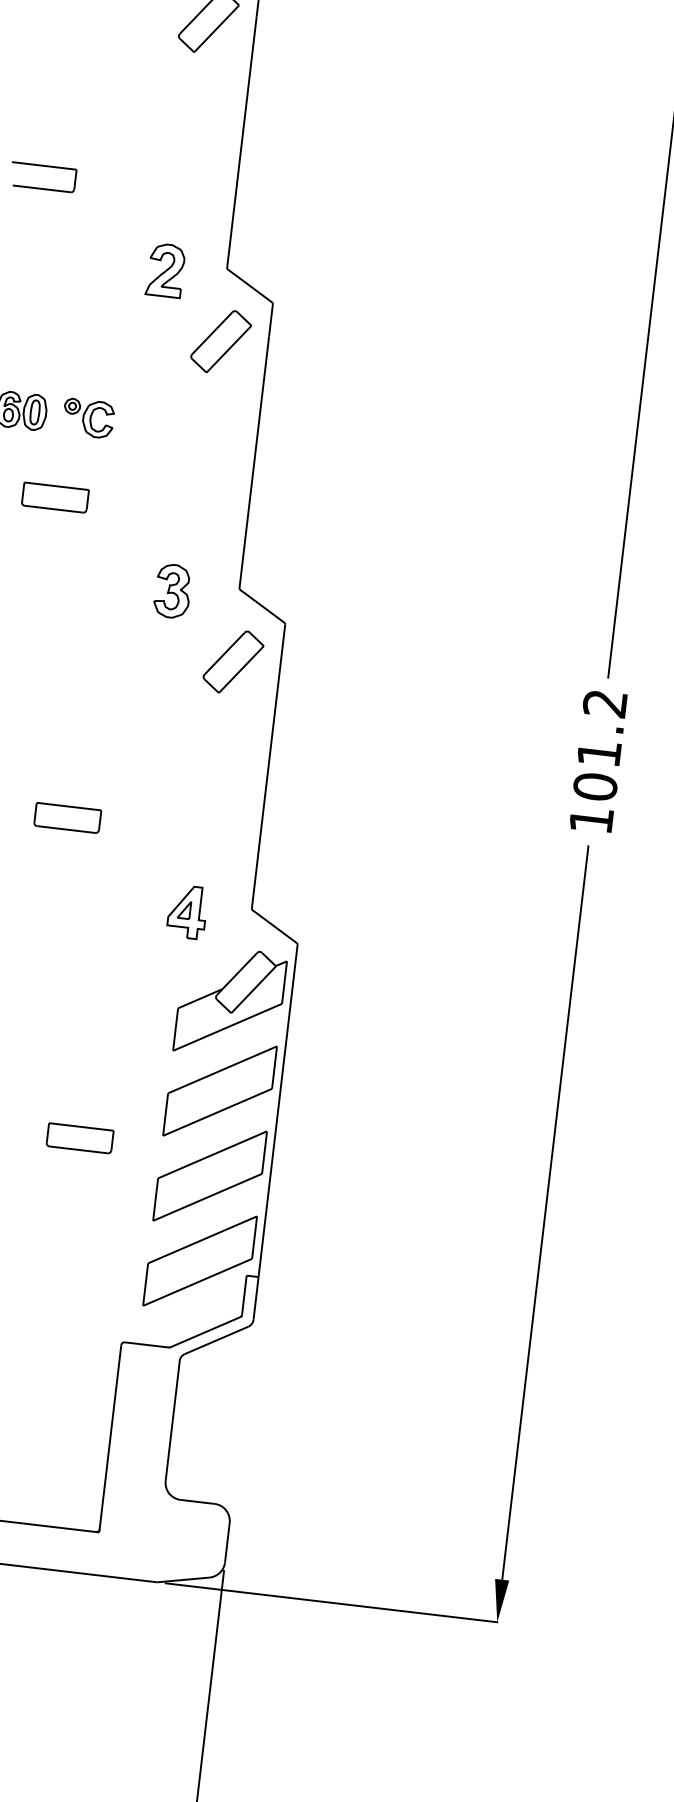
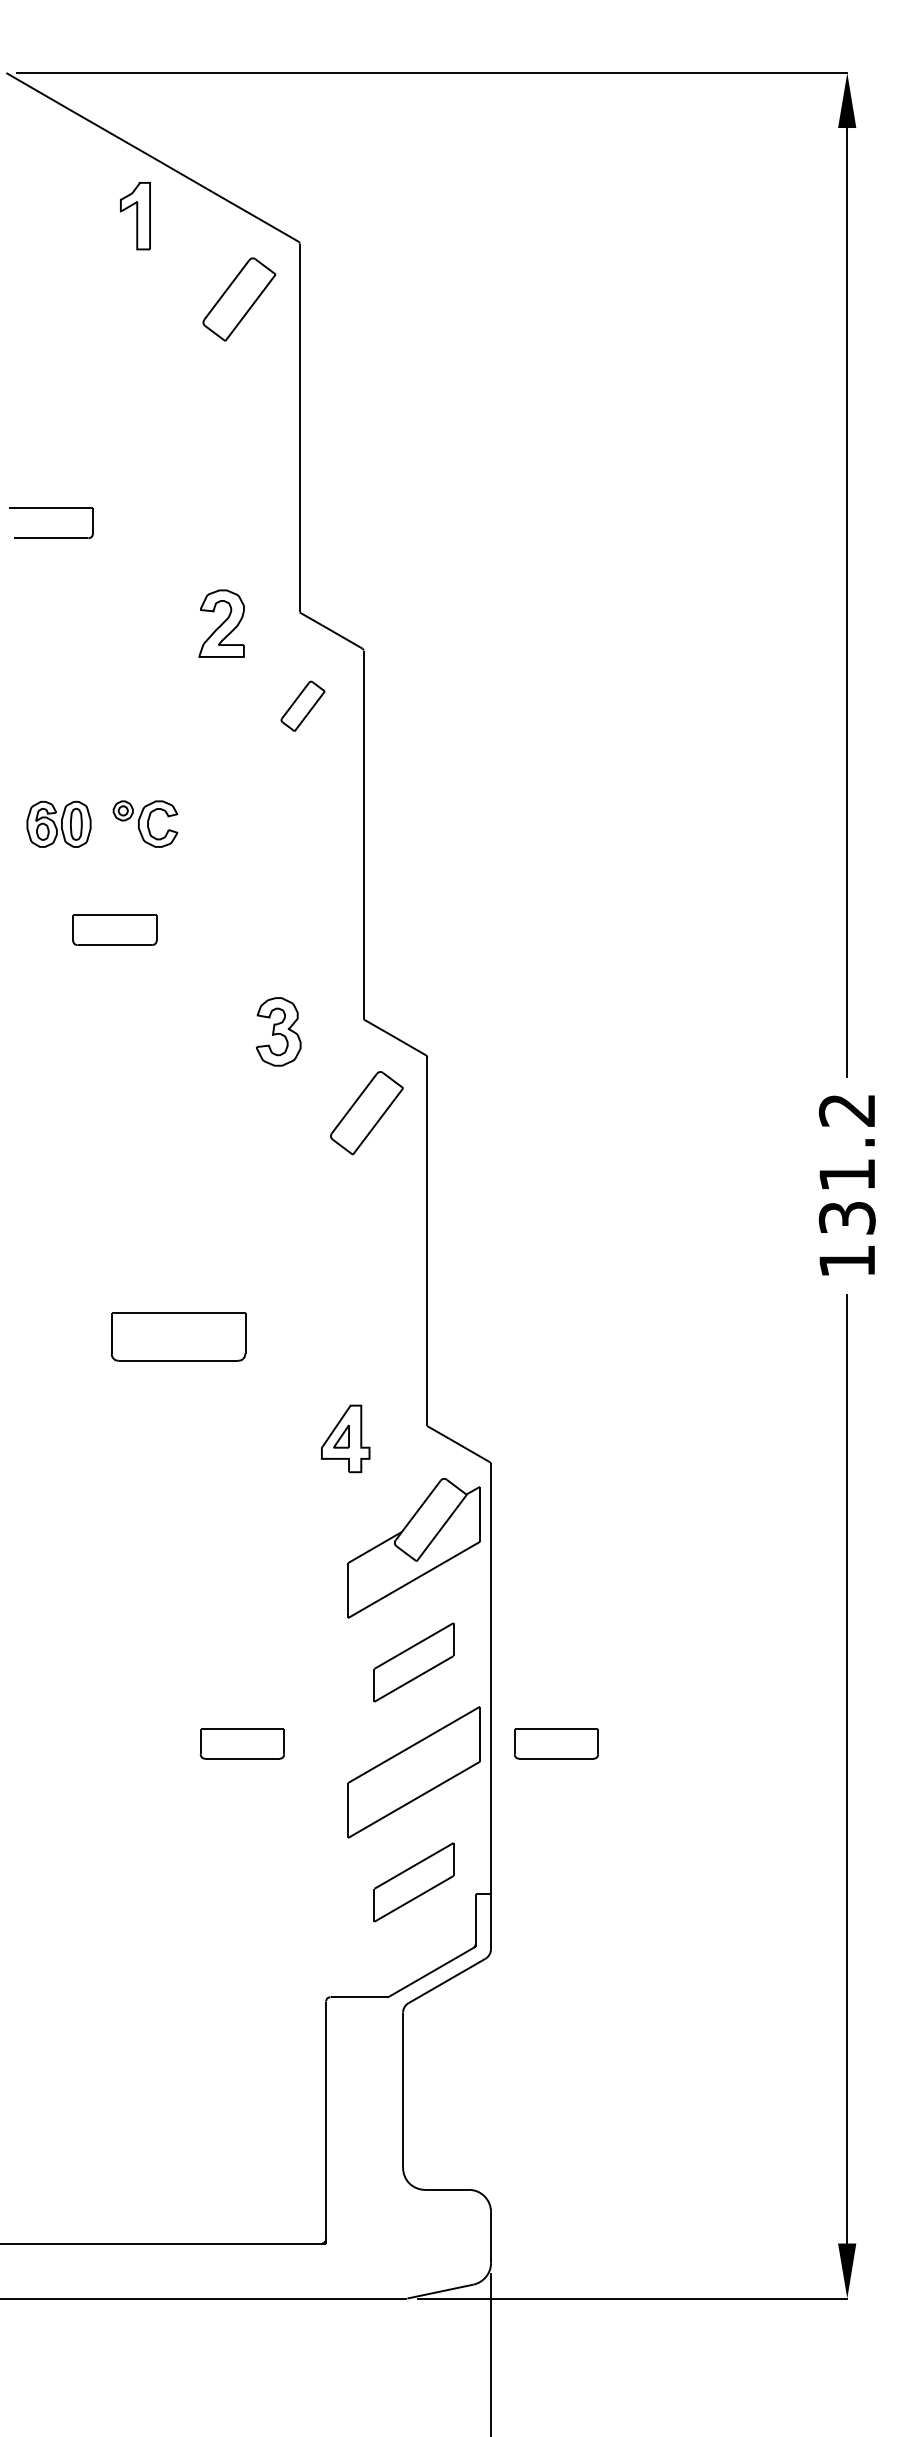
part: (220, 341) -> (302, 706), size x0.6
text: (594, 787) -> (846, 1218), 101.2 -> 131.2
part: (67, 817) -> (178, 1336), size x1.6
part: (219, 1091) -> (413, 1662), size x0.6
part: (322, 1166) -> (556, 1743), added
part: (199, 1261) -> (413, 1882), size x0.6

